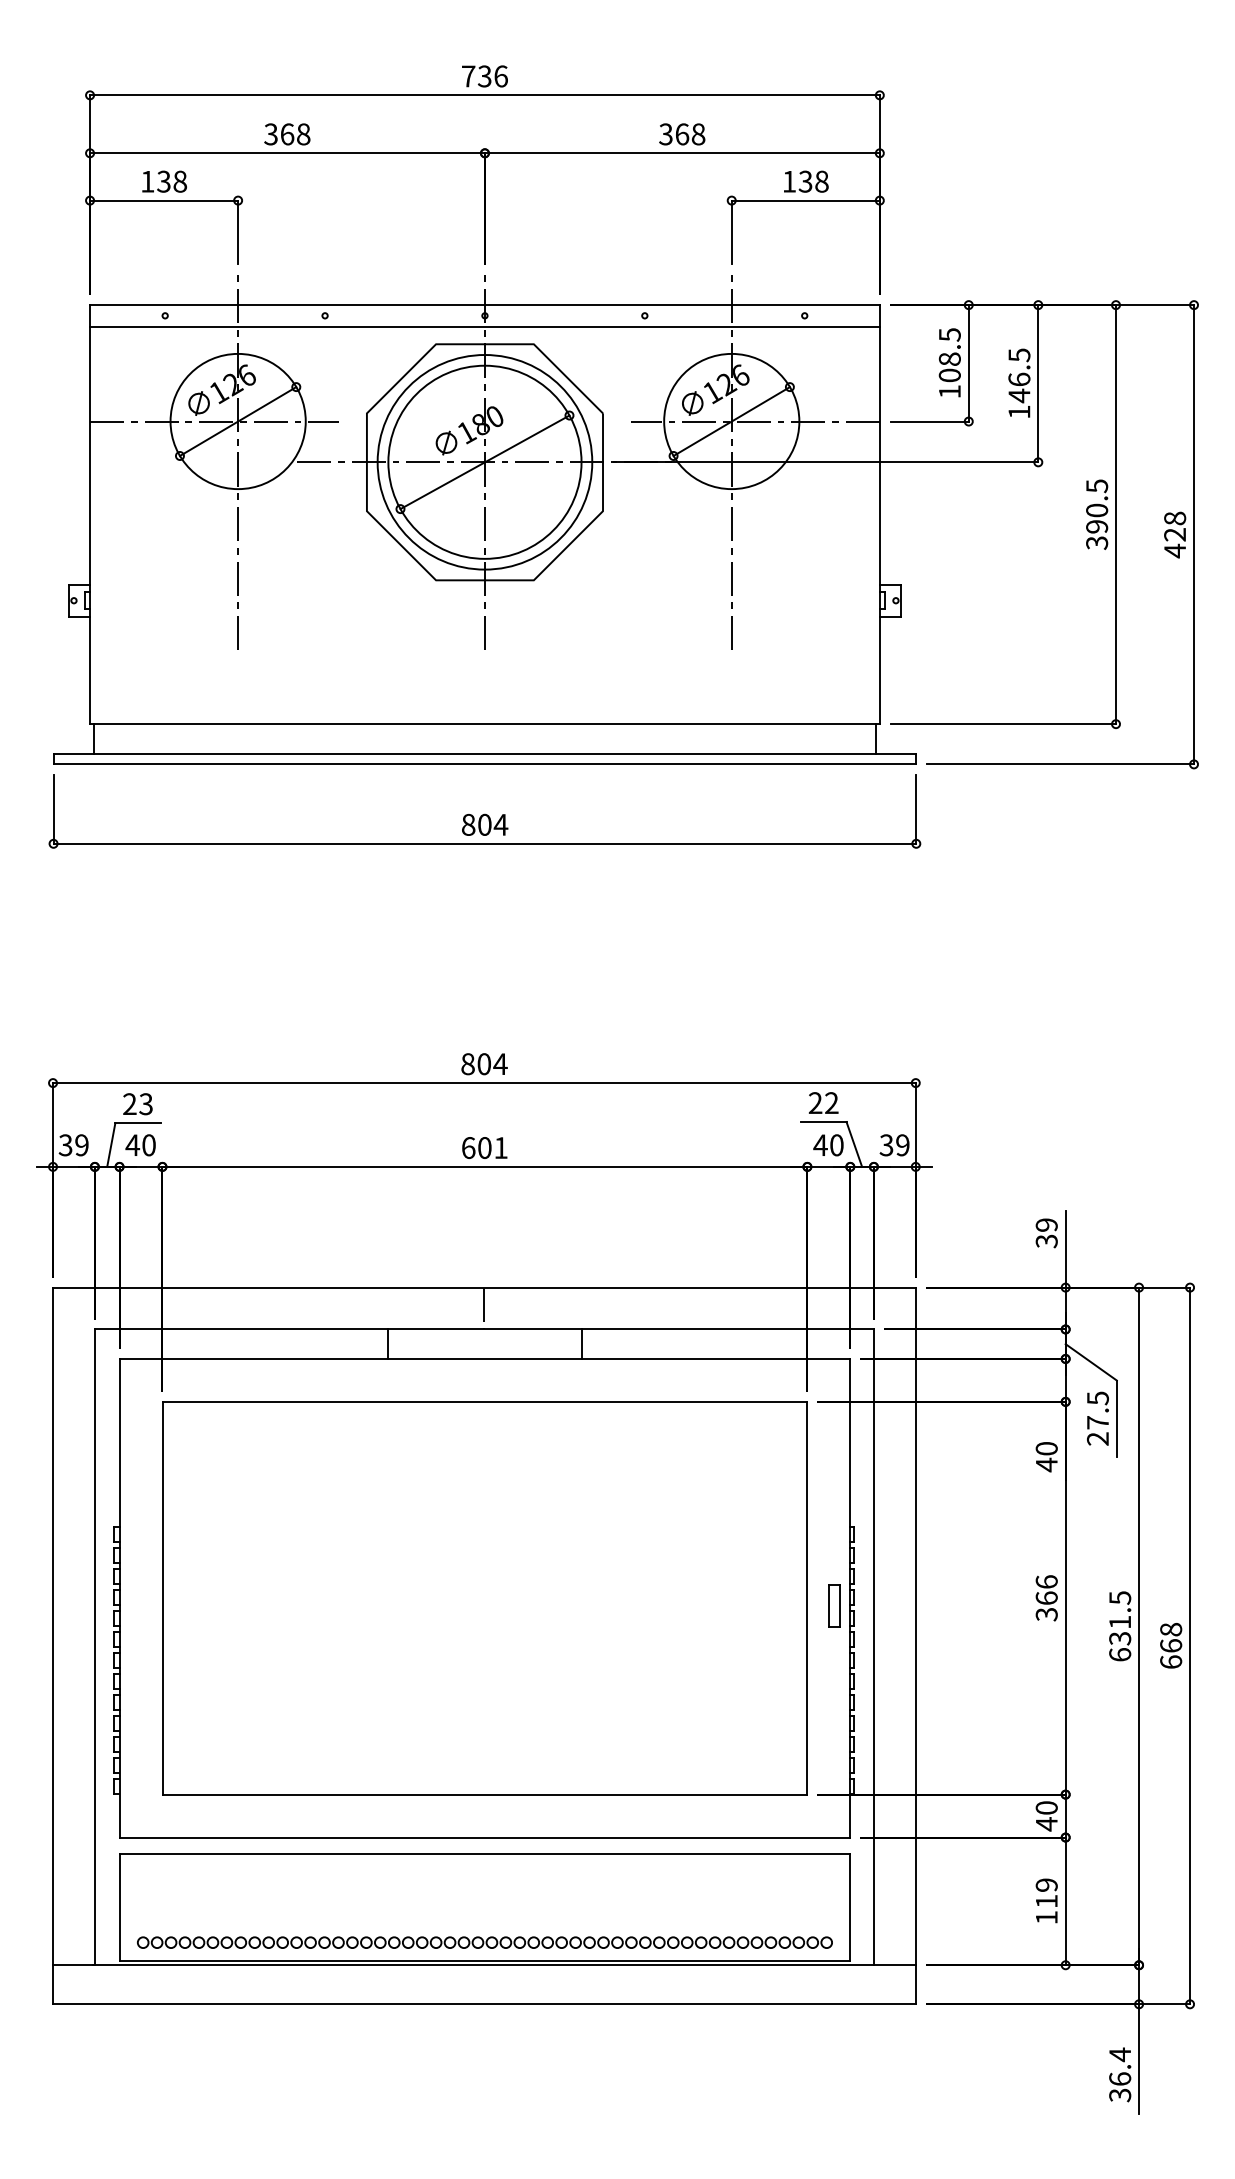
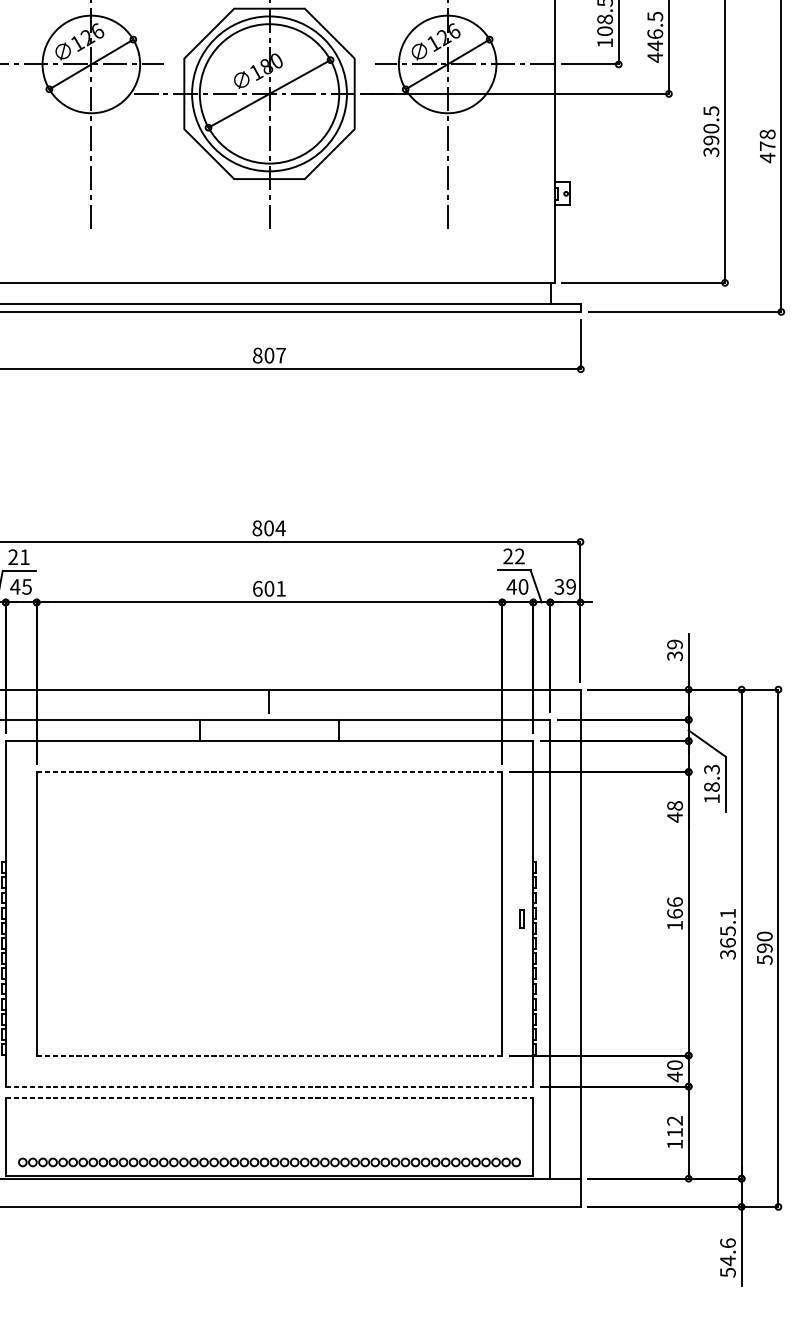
text: (1019, 412) -> (655, 57), 146.5 -> 446.5
text: (1174, 534) -> (767, 146), 428 -> 478
text: (500, 824) -> (280, 355), 804 -> 807
text: (145, 1104) -> (24, 557), 23 -> 21
text: (148, 1145) -> (26, 587), 40 -> 45
line: (485, 1401) -> (269, 771), solid -> dashed
text: (1097, 1418) -> (711, 784), 27.5 -> 18.3
text: (1046, 1448) -> (674, 805), 40 -> 48
part: (834, 1605) -> (521, 919), size x0.6
text: (1046, 1614) -> (674, 925), 366 -> 166
text: (1120, 1626) -> (728, 934), 631.5 -> 365.1
text: (1171, 1645) -> (765, 947), 668 -> 590
line: (485, 1794) -> (269, 1055), solid -> dashed
line: (485, 1837) -> (269, 1086), solid -> dashed
line: (485, 1853) -> (269, 1098), solid -> dashed
text: (1046, 1884) -> (674, 1120), 119 -> 112
text: (1120, 2074) -> (728, 1257), 36.4 -> 54.6

